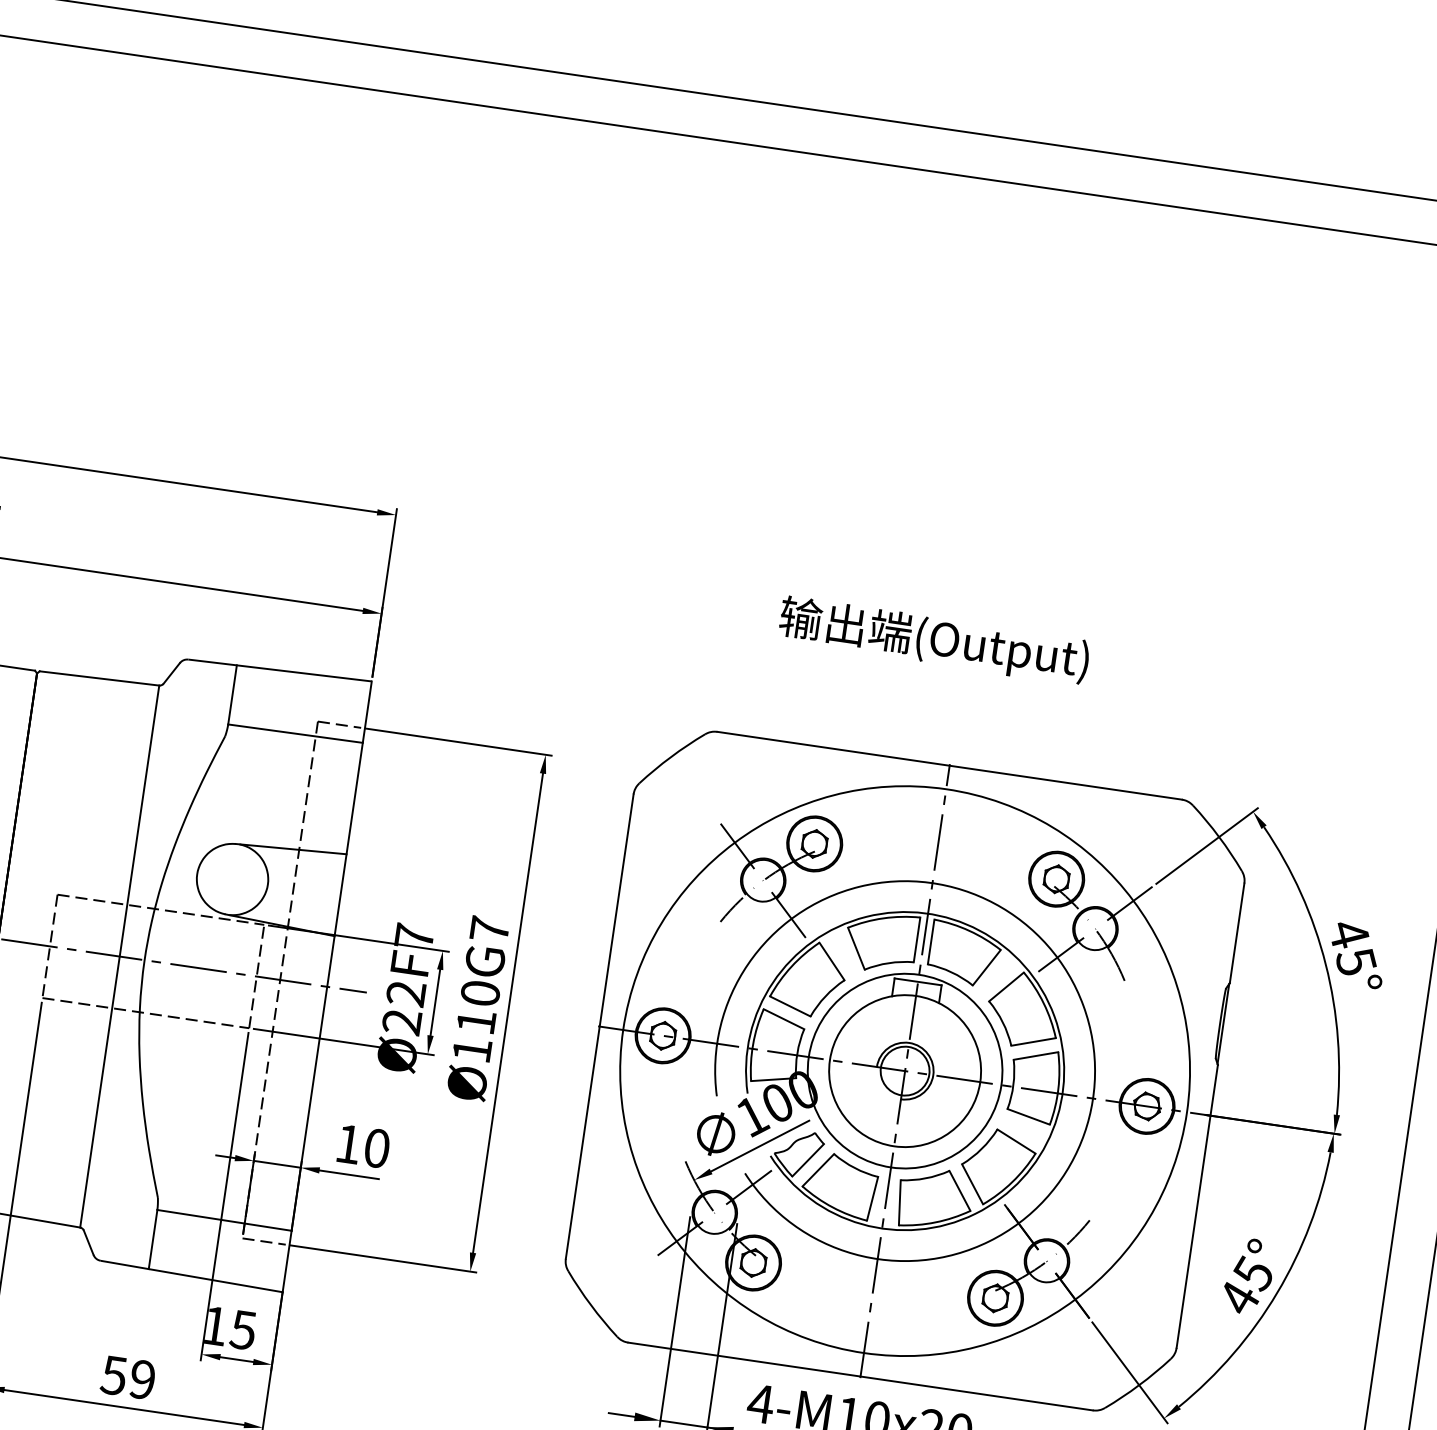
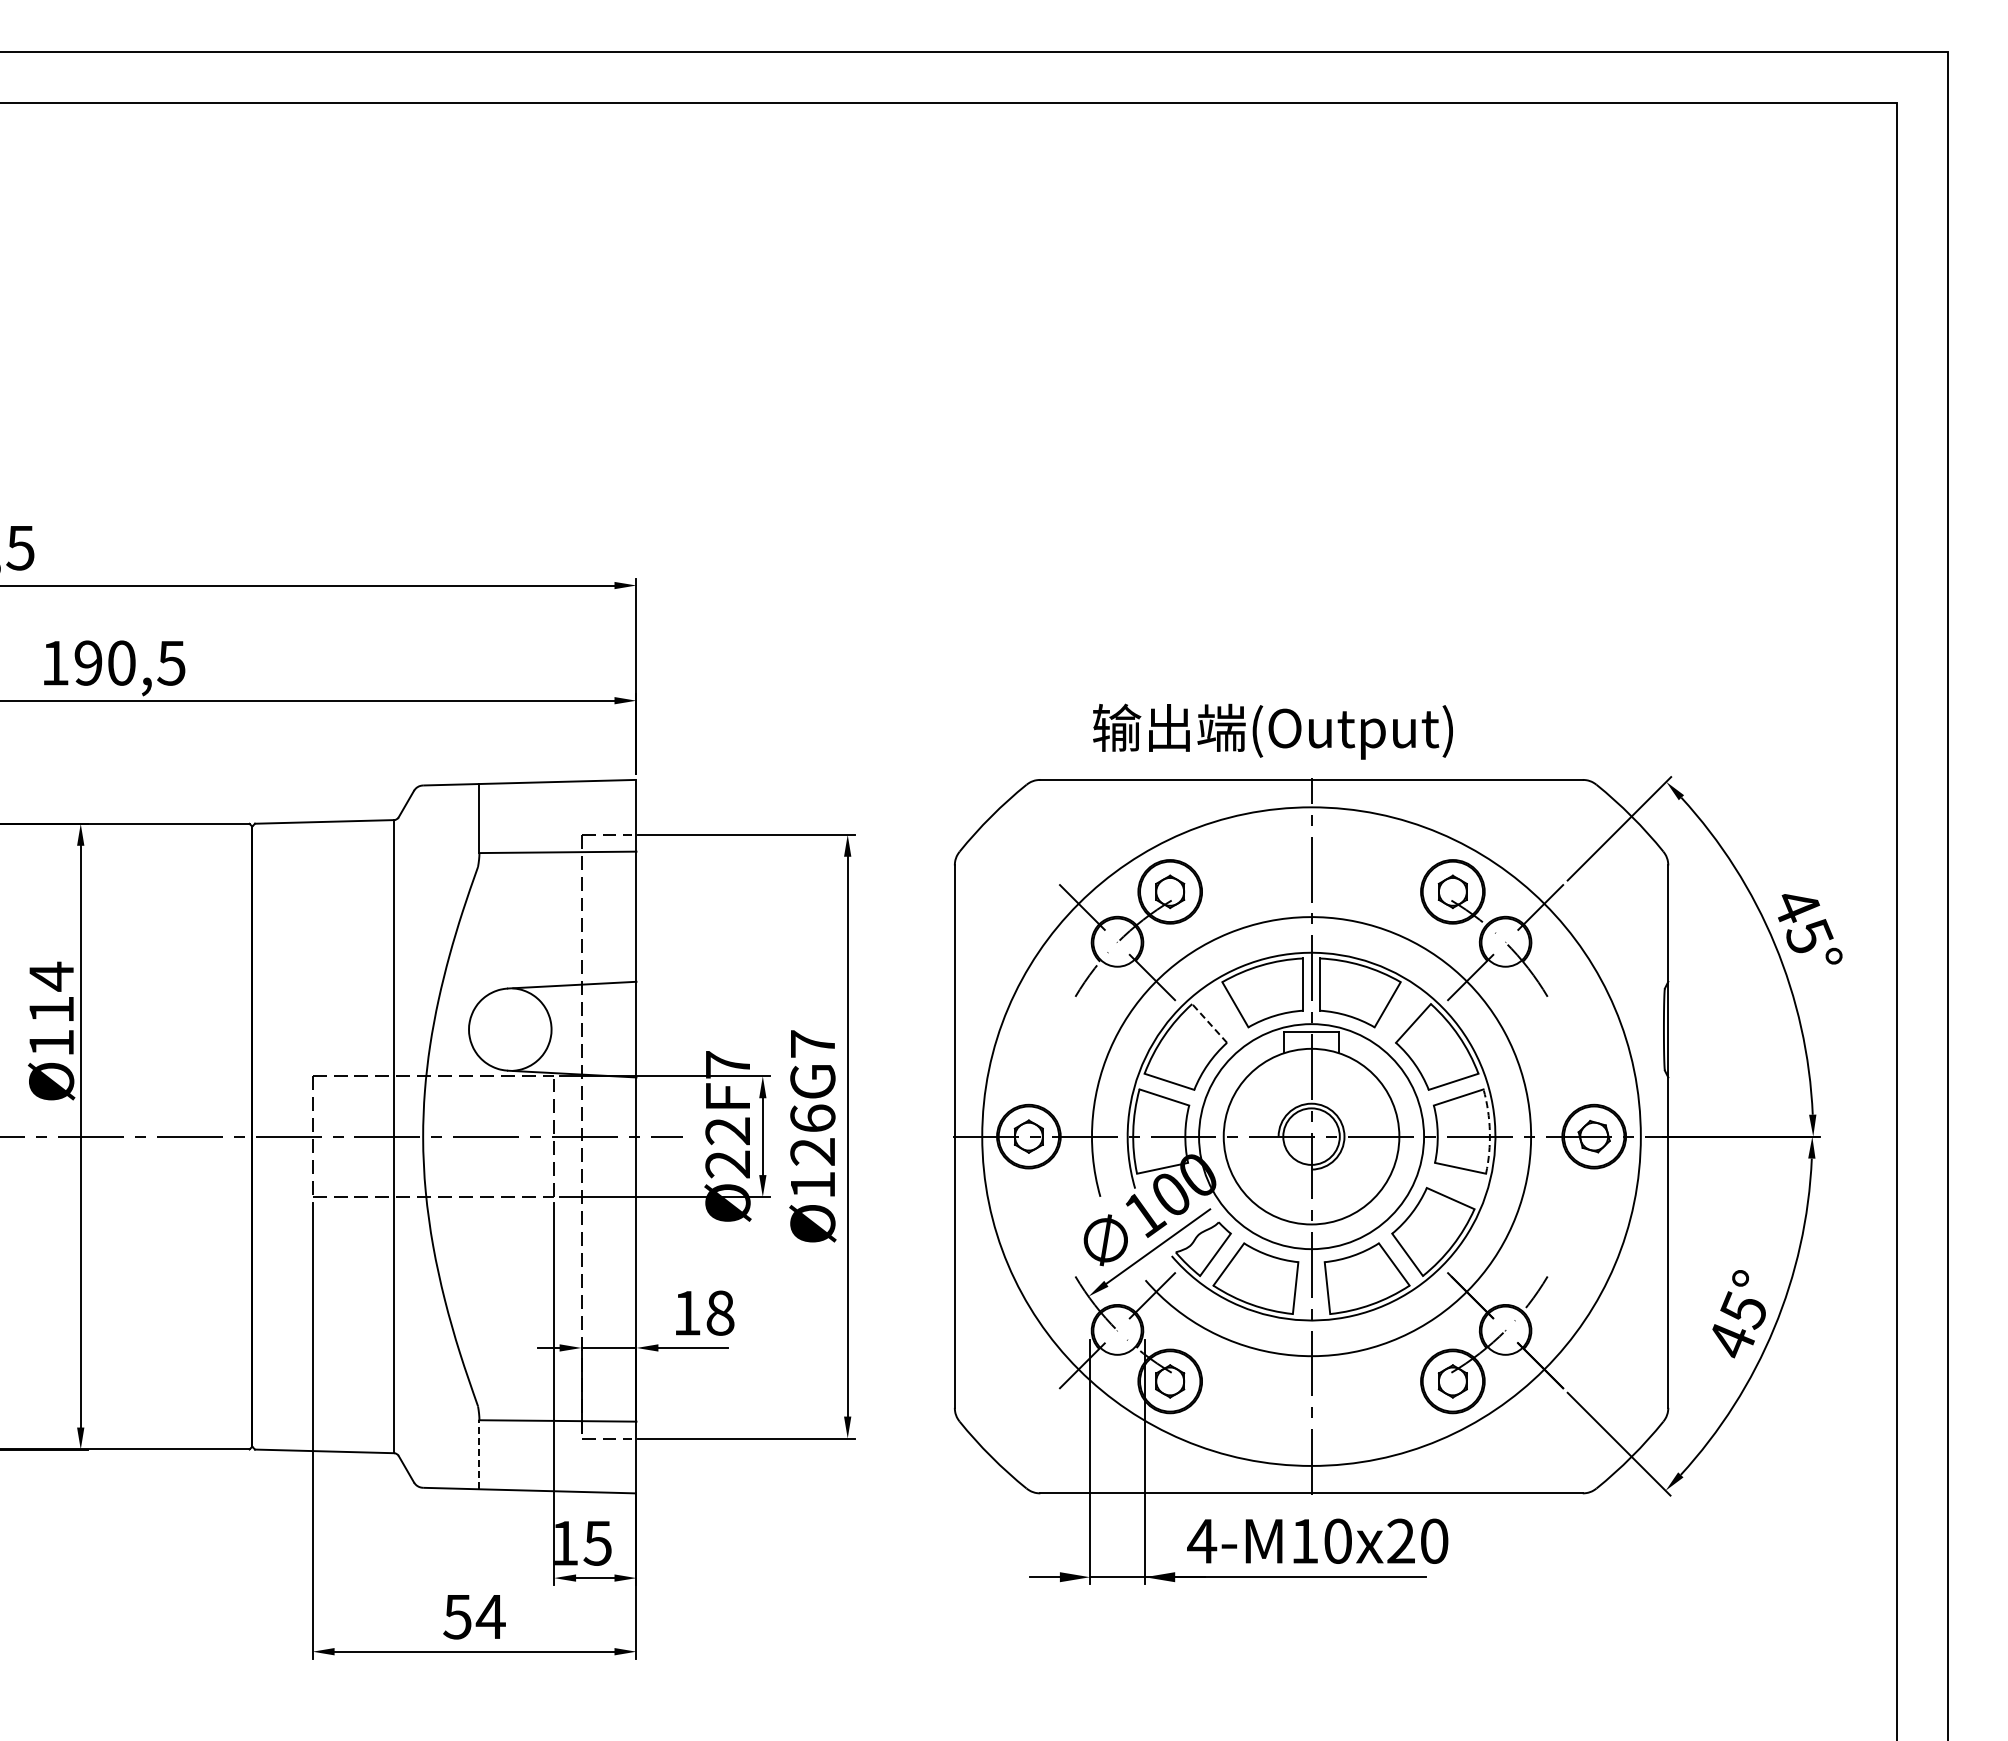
text: (933, 640) -> (1272, 731), moved
line: (831, 961) -> (1209, 1023), solid -> dashed
text: (478, 1006) -> (812, 1134), Ø110G7 -> Ø126G7
arc: (1058, 1088) -> (1489, 1131), solid -> dashed
text: (377, 1147) -> (720, 1312), 10 -> 18
line: (153, 1239) -> (479, 1454), solid -> dashed
text: (142, 1379) -> (490, 1616), 59 -> 54

